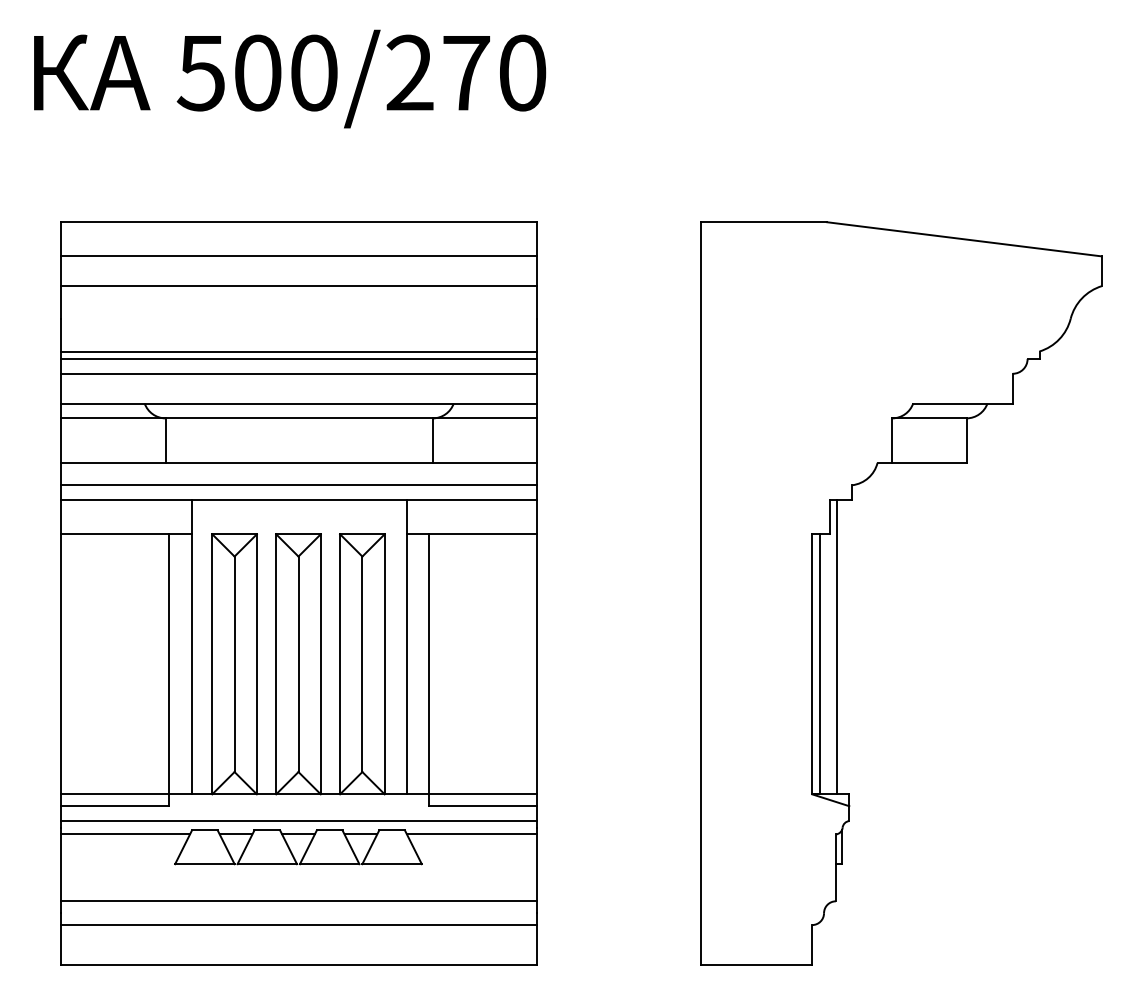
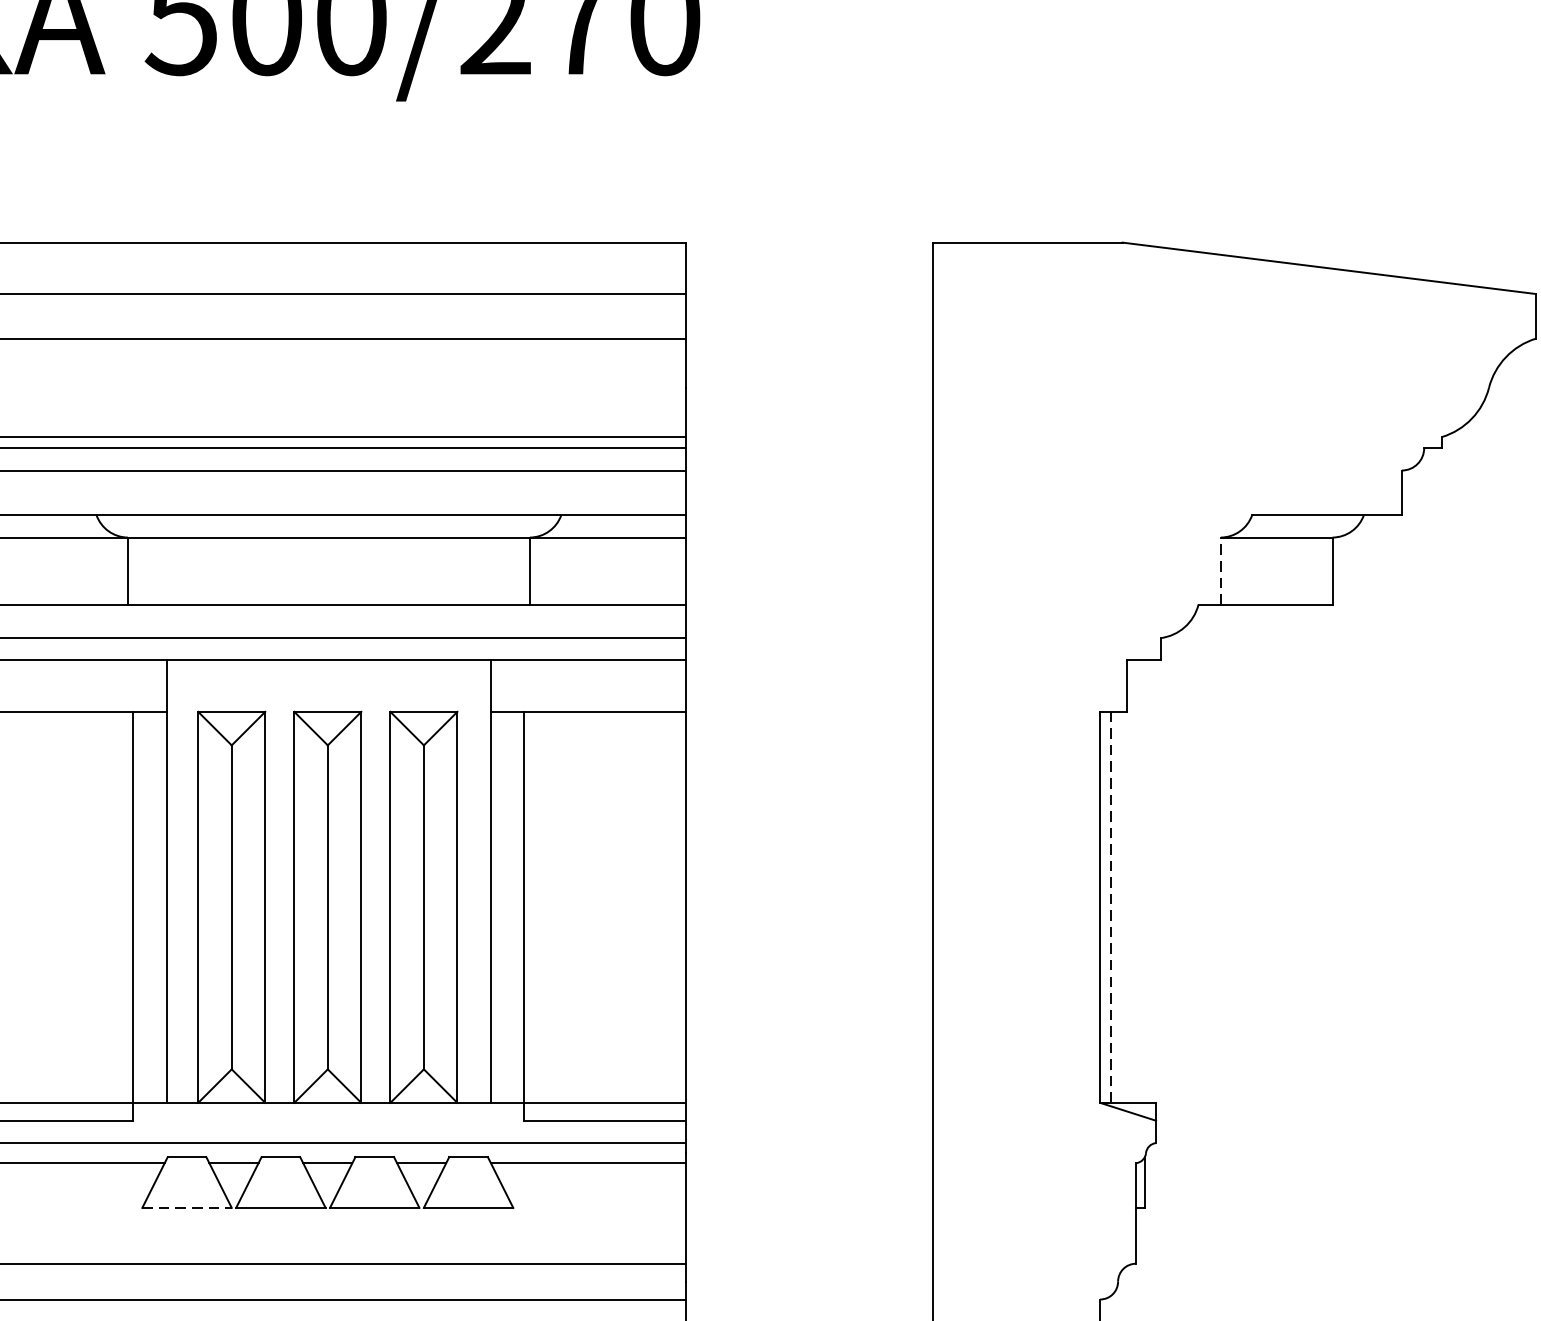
line: (892, 440) -> (1221, 570), solid -> dashed
line: (837, 647) -> (1138, 882), removed
line: (819, 664) -> (1111, 907), solid -> dashed
line: (204, 864) -> (186, 1208), solid -> dashed

